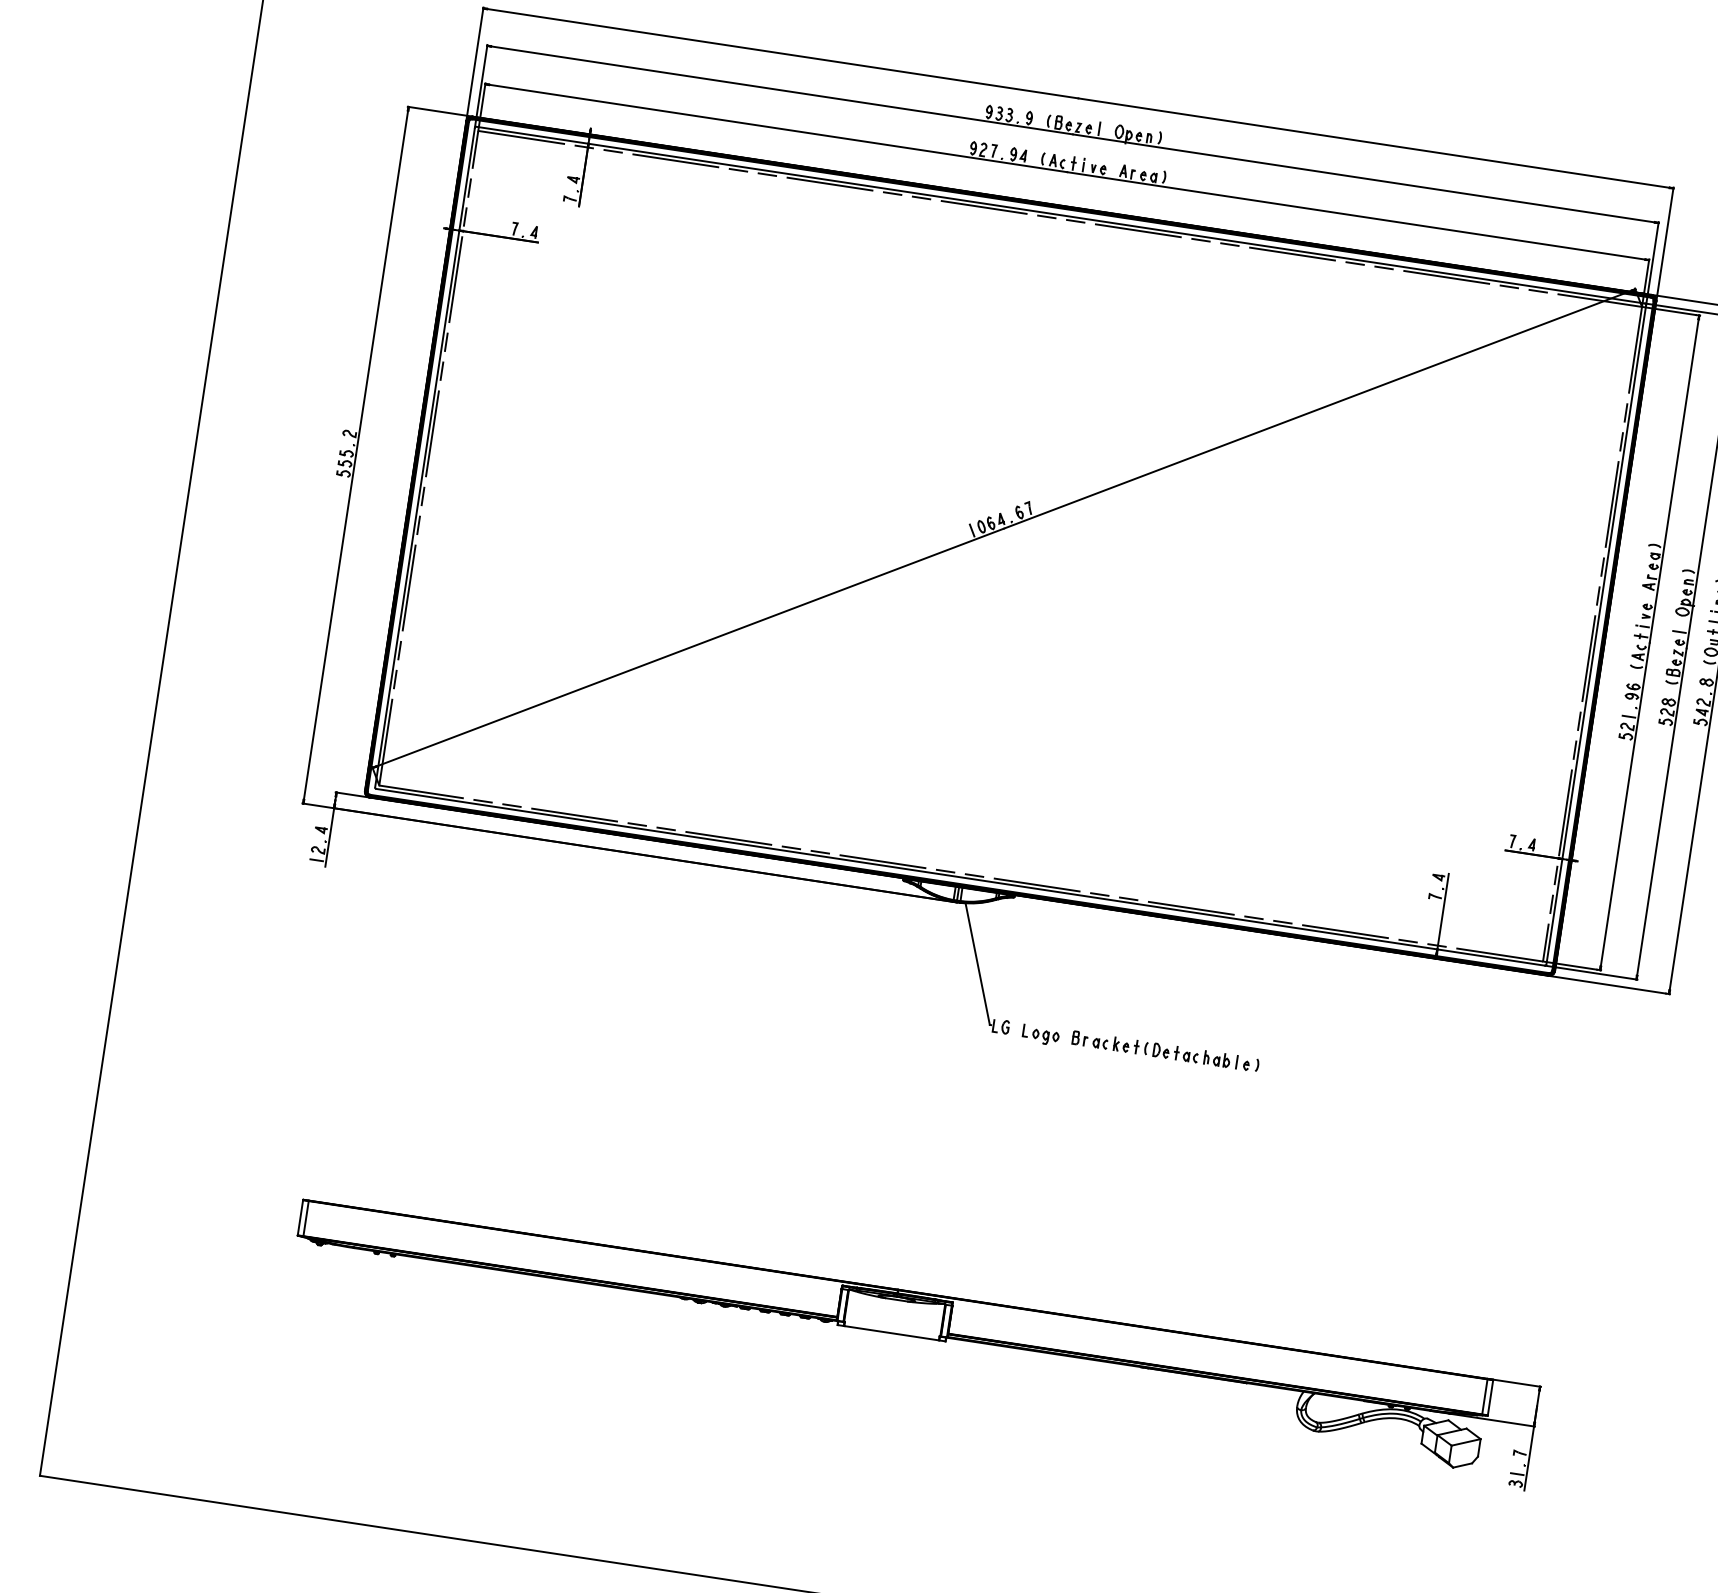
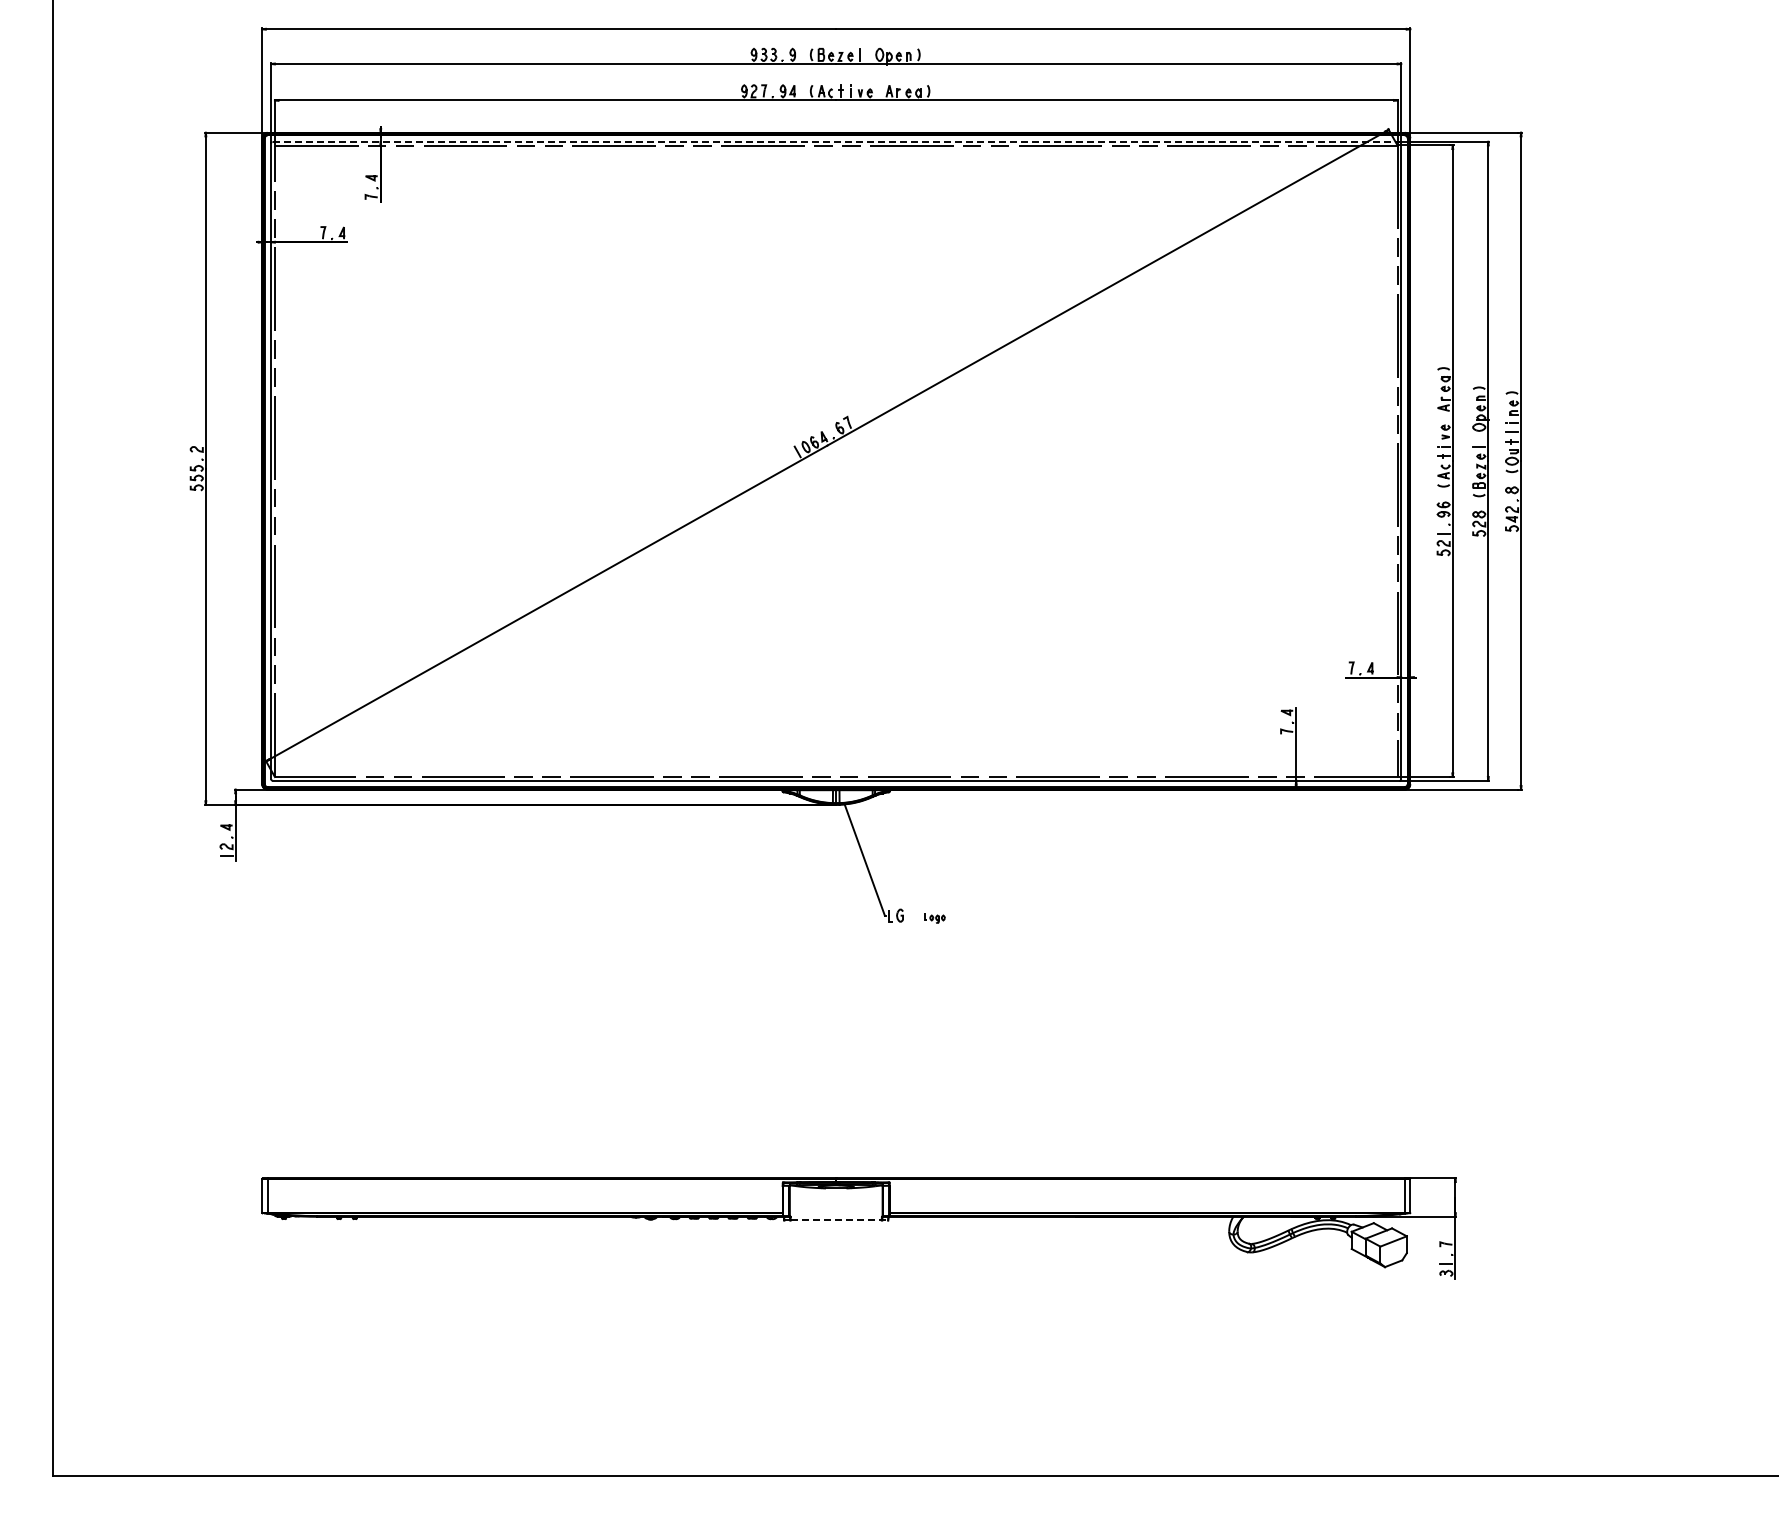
line: (1061, 214) -> (836, 141), solid -> dashed
part: (1040, 1035) -> (934, 918), size x0.6
part: (1165, 1051) -> (1054, 915), removed
line: (895, 1333) -> (839, 1220), solid -> dashed

